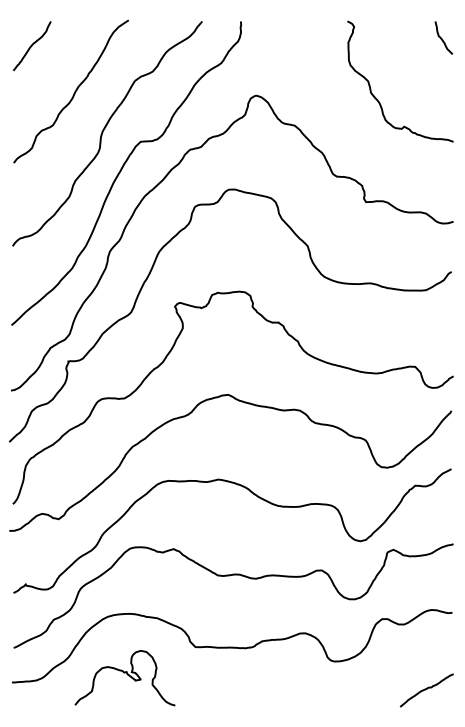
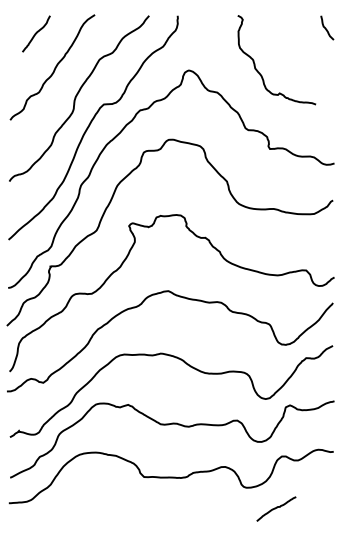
curve: (32, 46) -> (36, 34), moved
curve: (377, 98) -> (259, 72), moved
curve: (127, 675) -> (94, 498), removed
curve: (426, 689) -> (276, 508), moved

